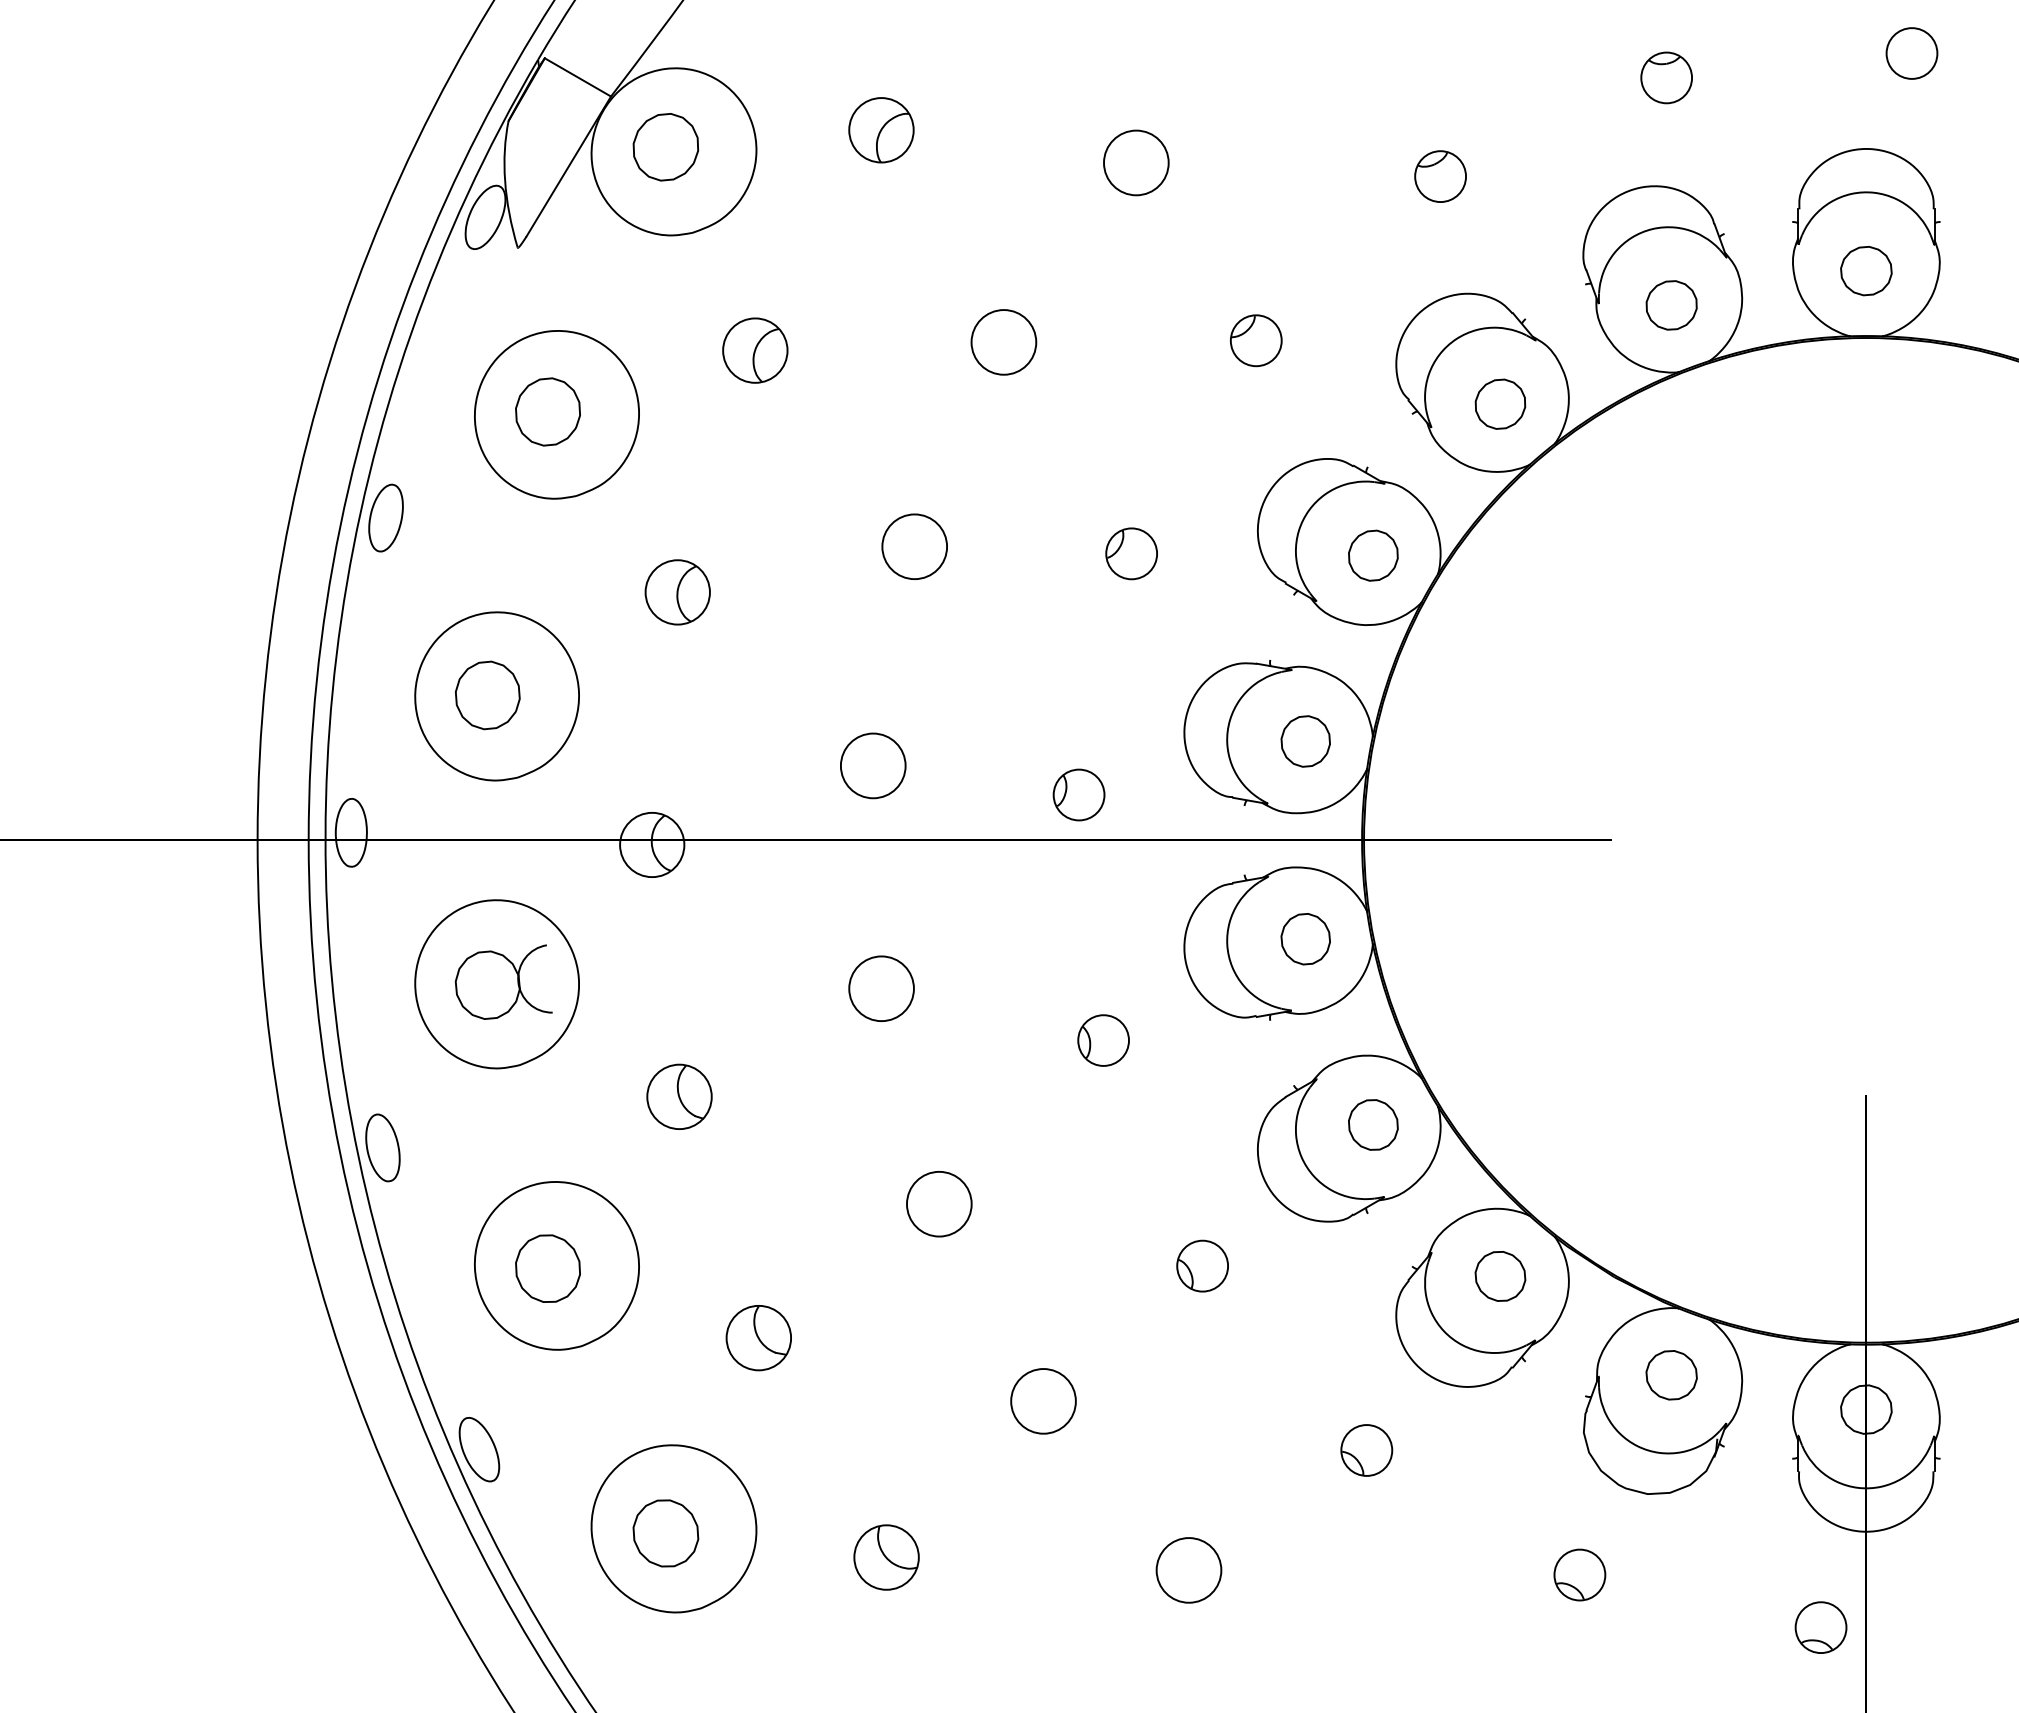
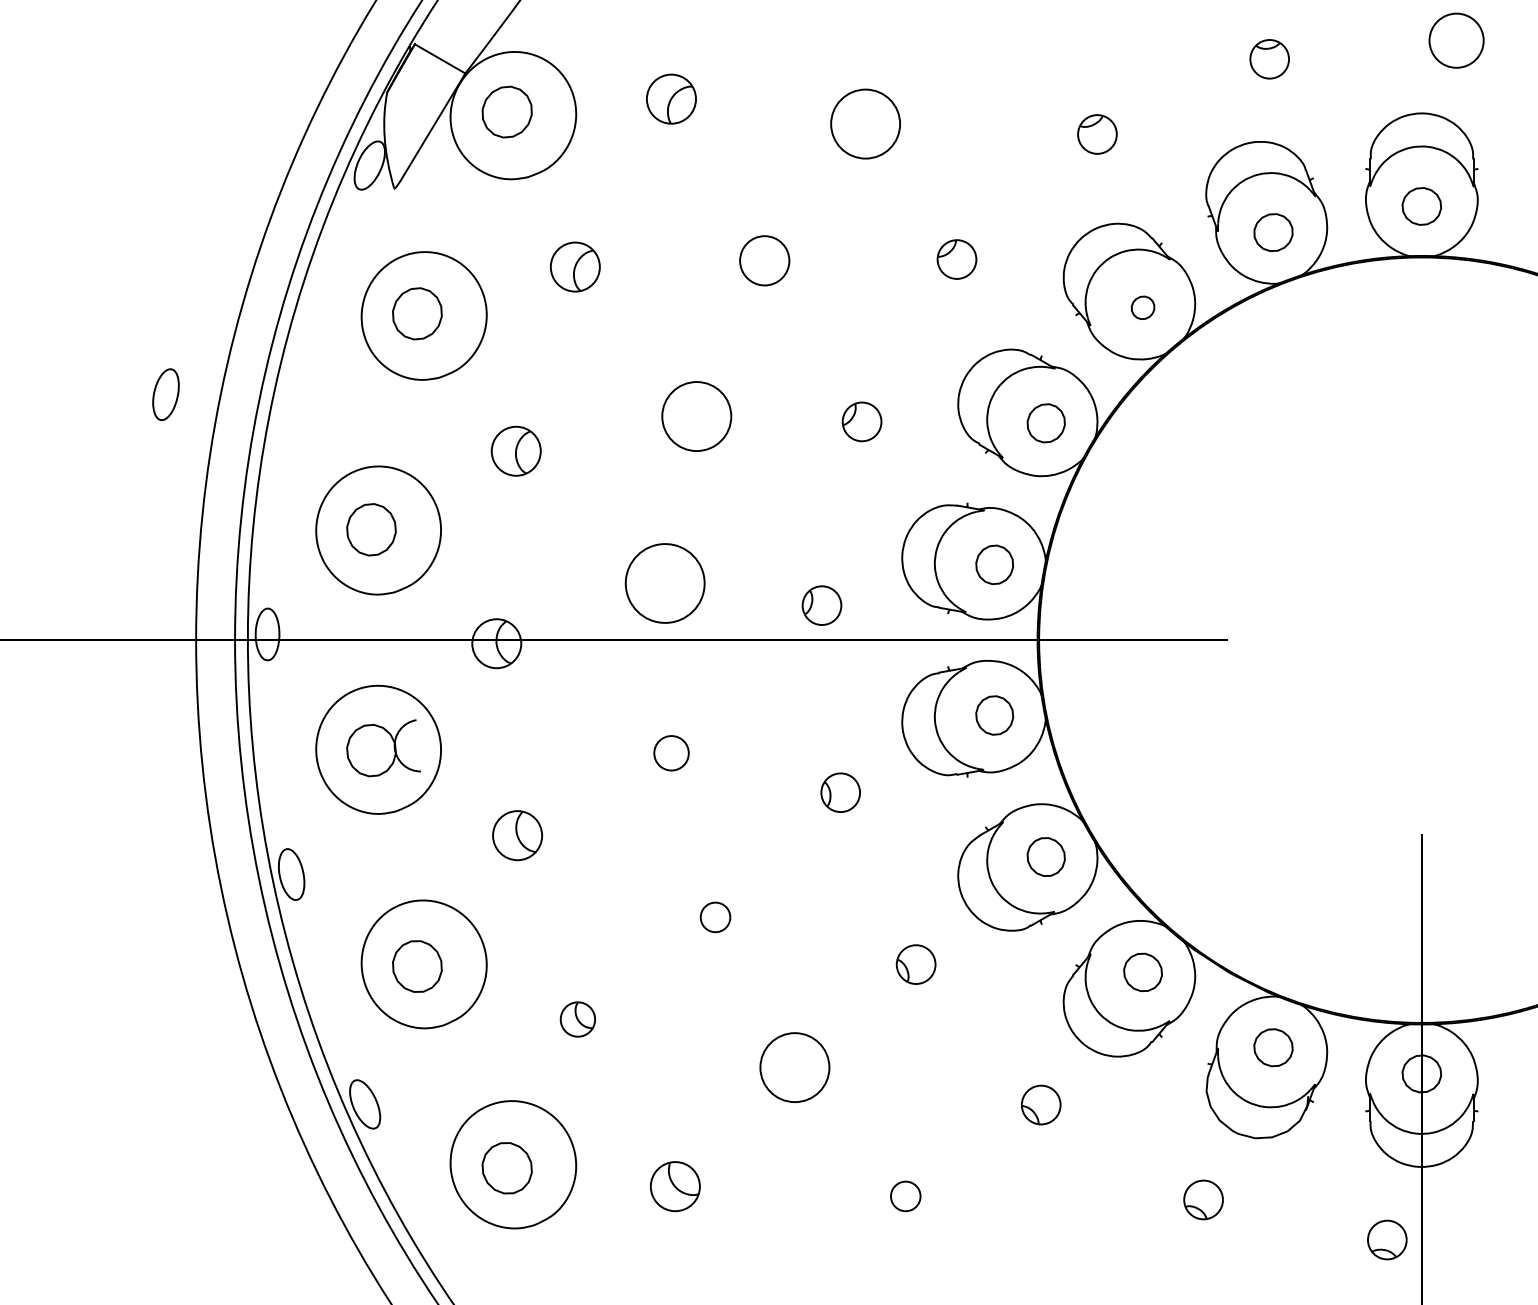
circle: (1911, 53) -> (1456, 40), size x1.4
circle: (1136, 162) -> (865, 123), size x1.4
part: (1500, 403) -> (1143, 307), size x0.6
part: (385, 517) -> (165, 394), moved
circle: (914, 546) -> (696, 416), size x1.4
circle: (872, 765) -> (664, 583), size x1.6
circle: (881, 988) -> (671, 753), size x0.7
circle: (938, 1203) -> (714, 916), size x0.6
part: (758, 1338) -> (577, 1019), size x0.7
circle: (1043, 1401) -> (794, 1067), size x1.4
circle: (1188, 1570) -> (905, 1196), size x0.6

